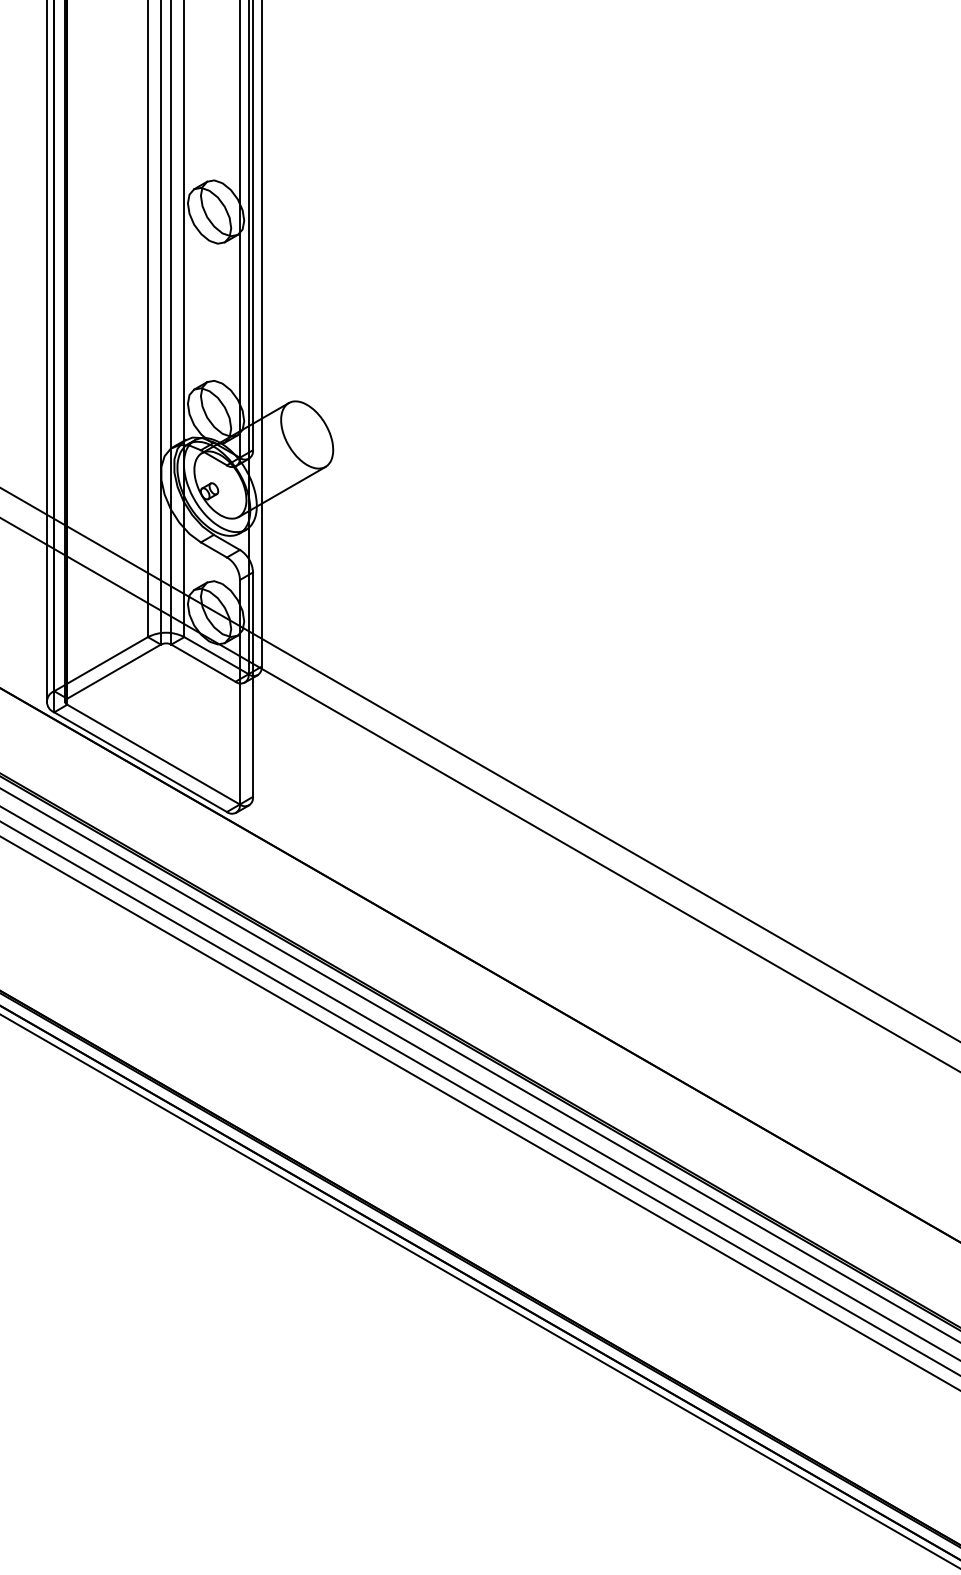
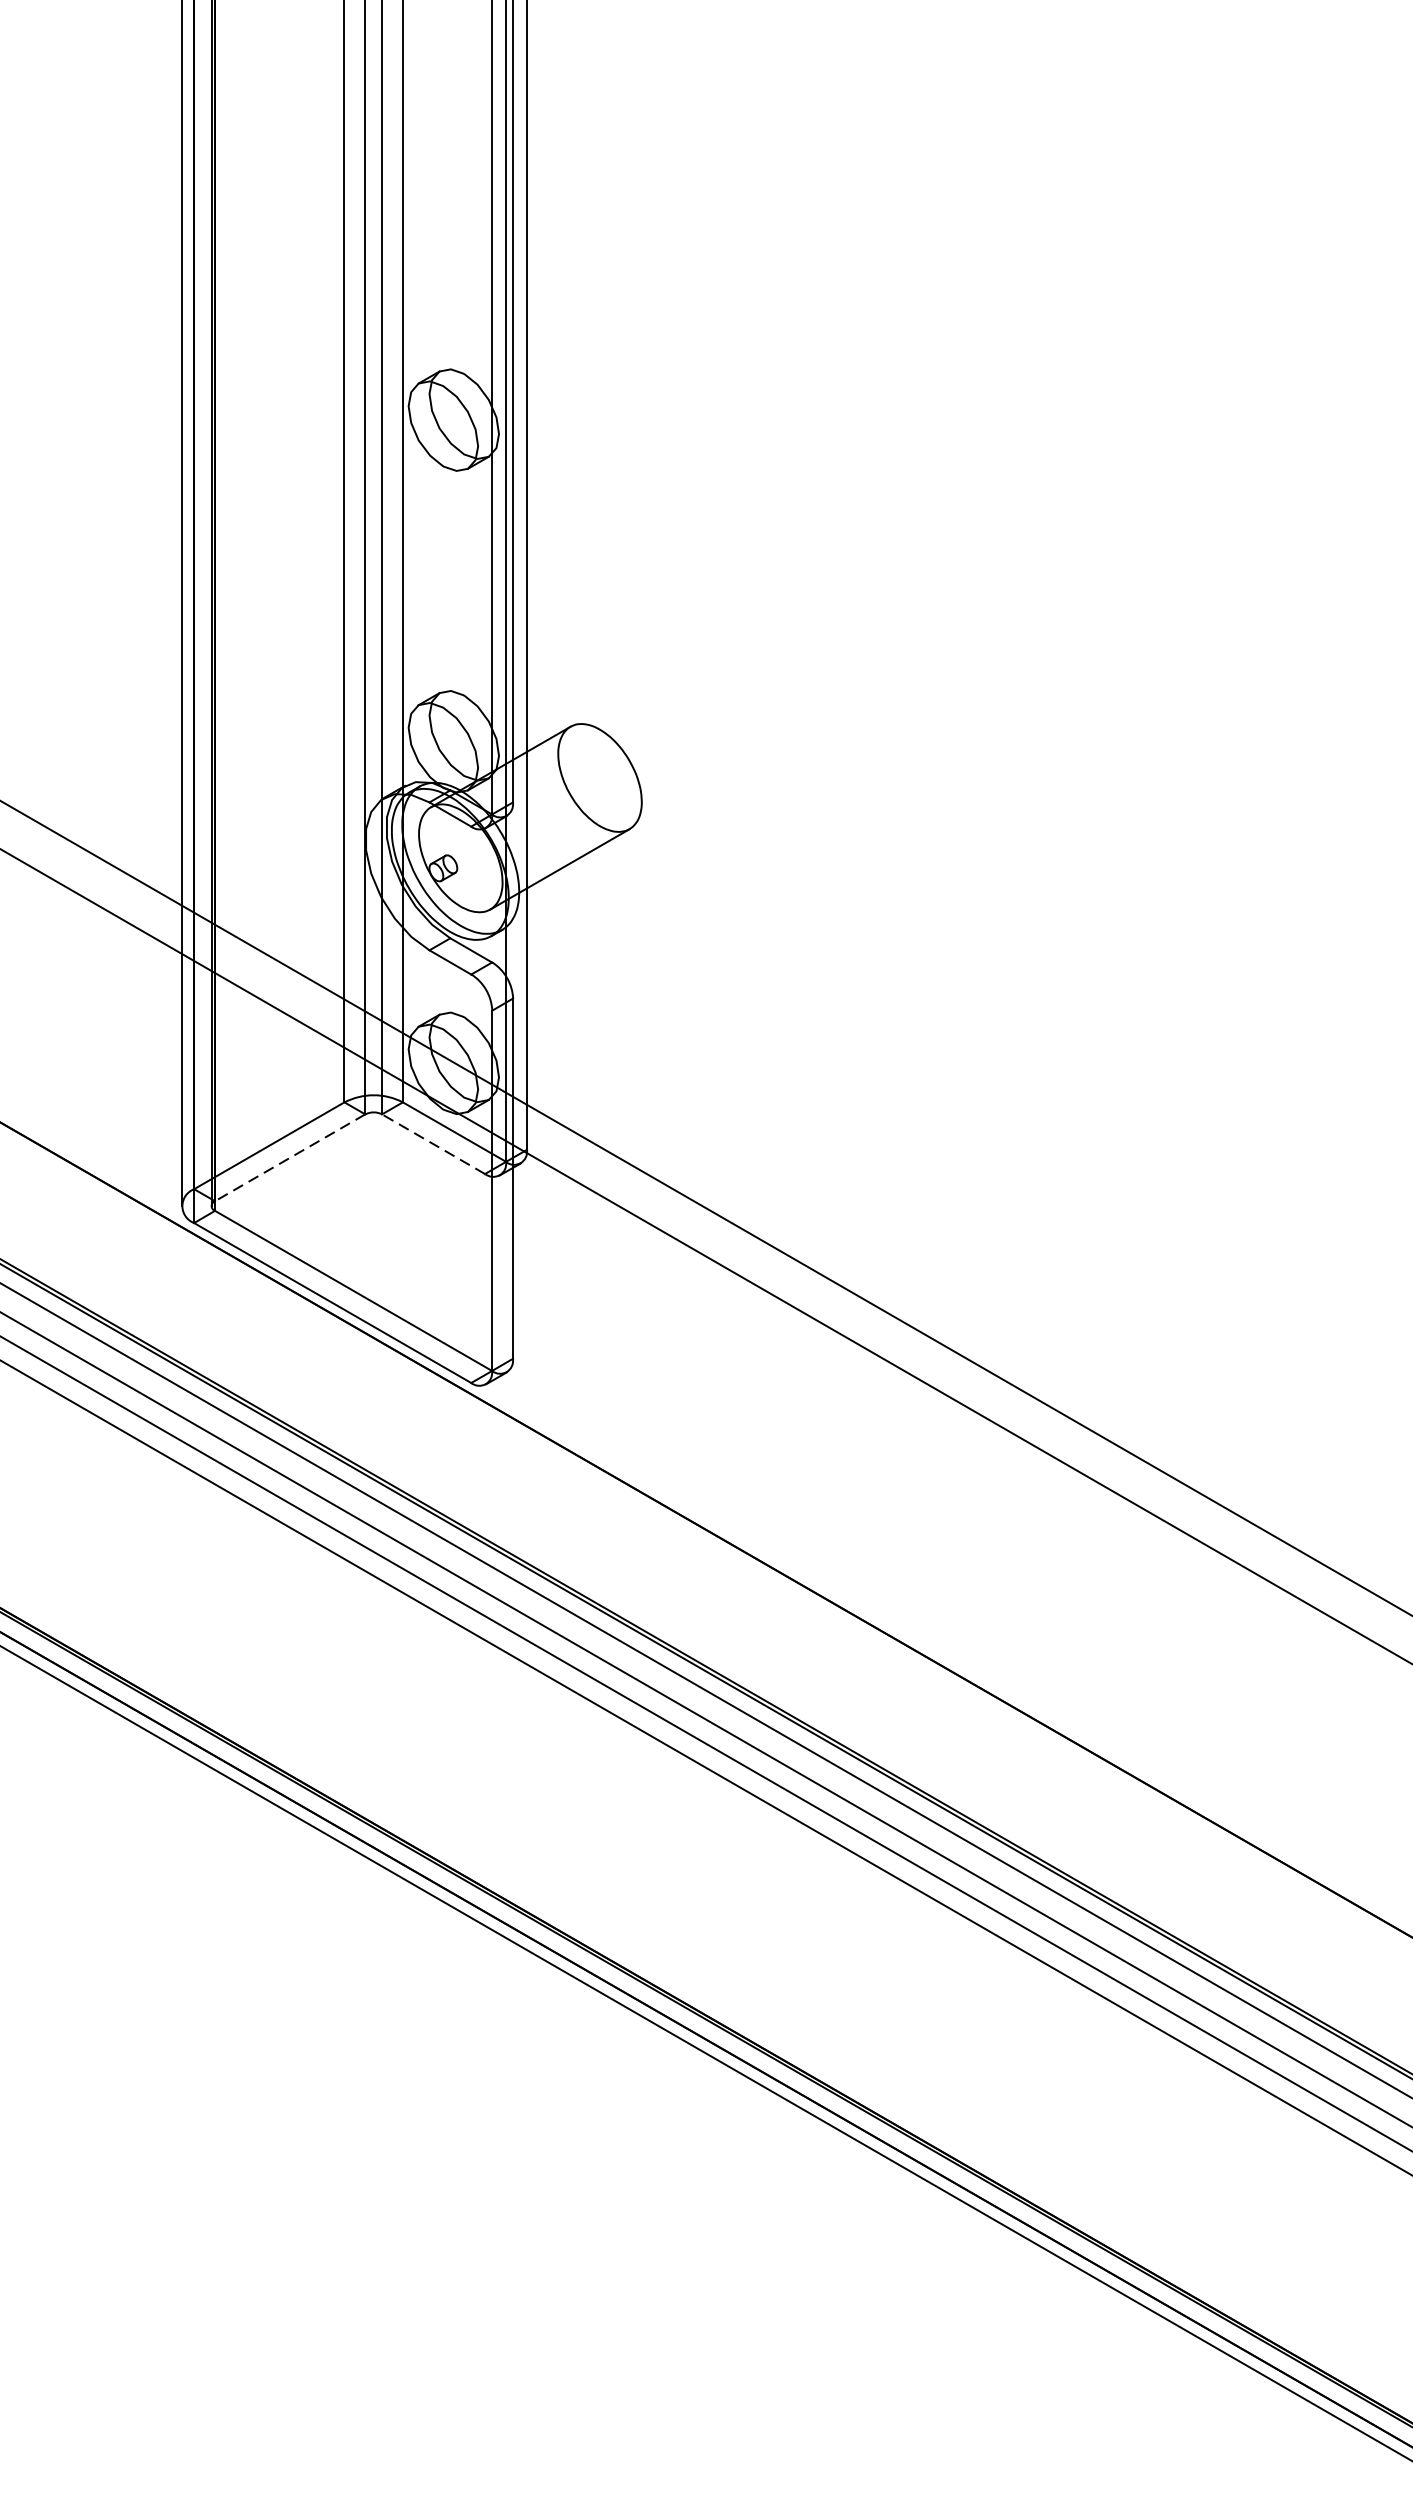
line: (203, 662) -> (433, 1143), solid -> dashed
line: (113, 671) -> (289, 1157), solid -> dashed

